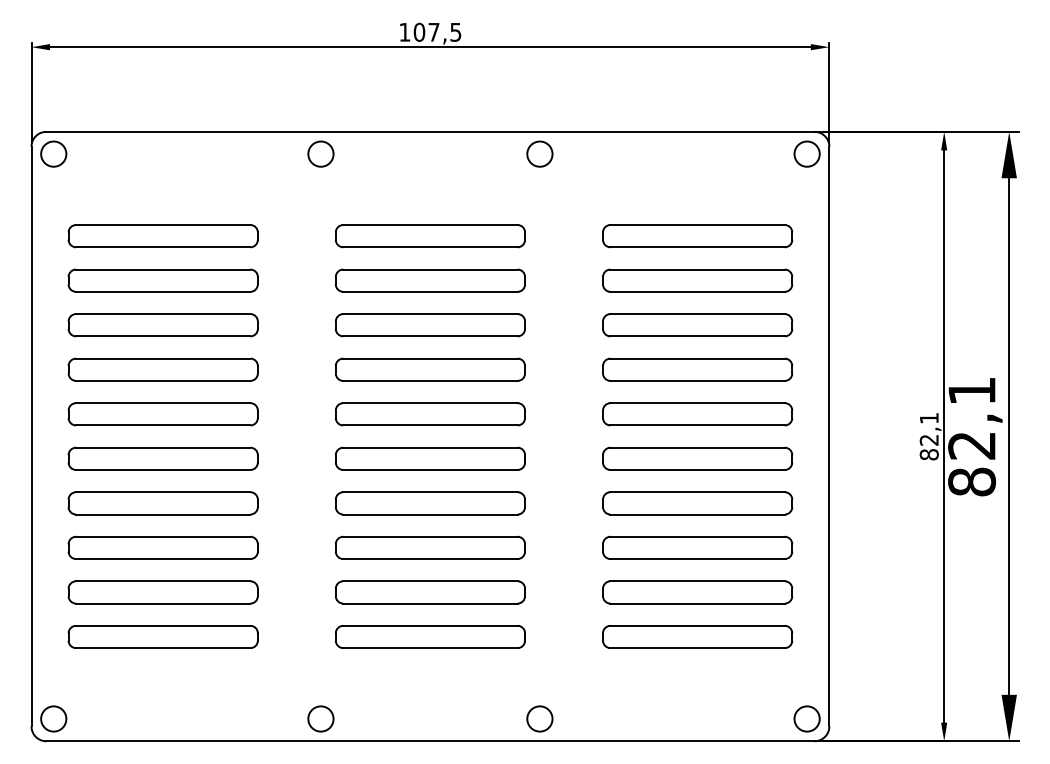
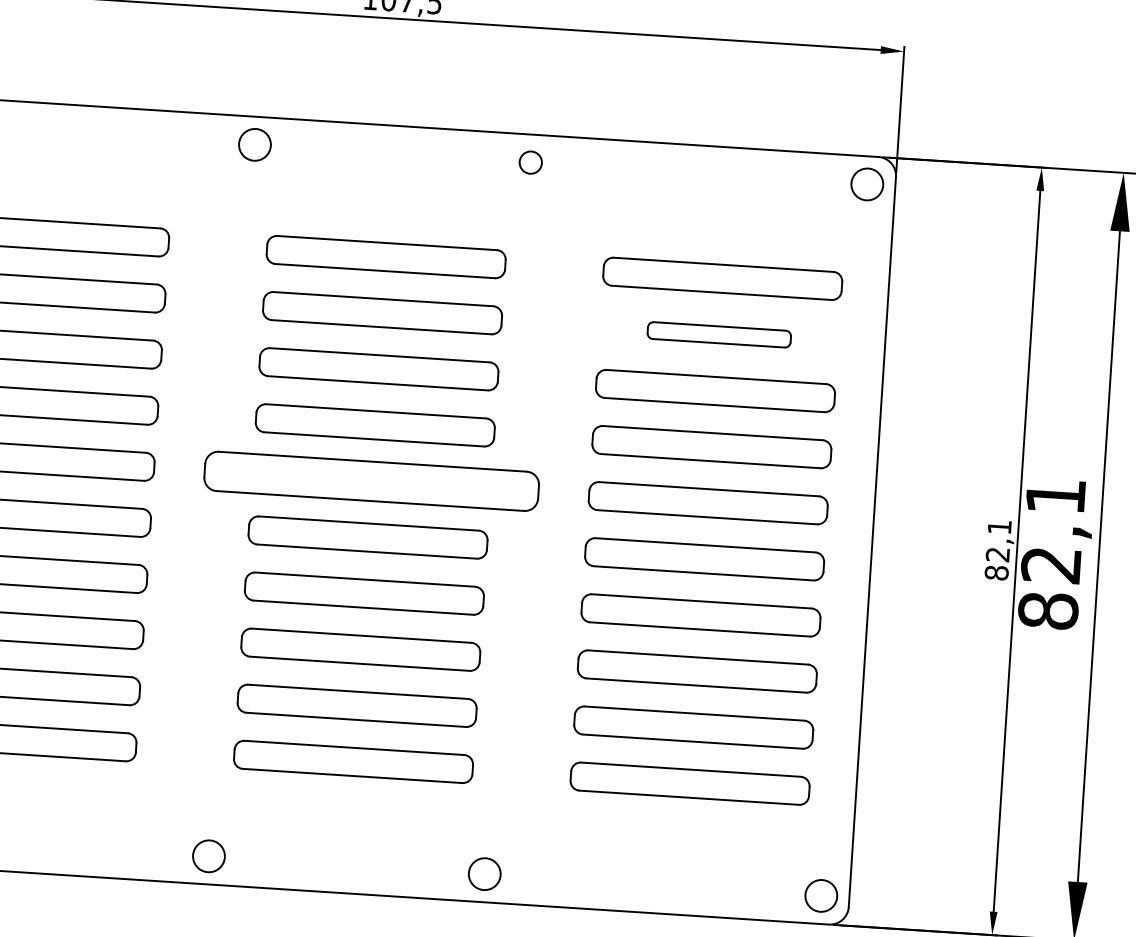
circle: (539, 153) -> (530, 161), size x0.7
part: (697, 280) -> (718, 334), size x0.6
part: (430, 414) -> (371, 481), size x1.4

